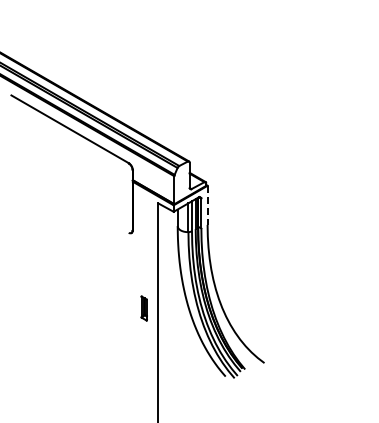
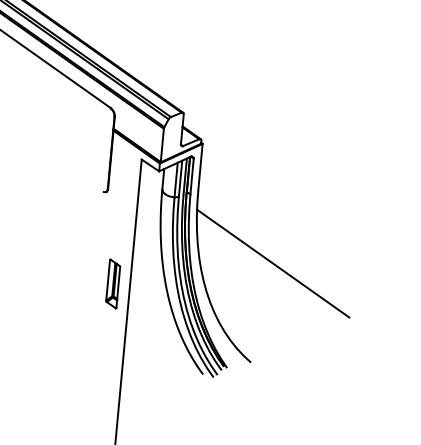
line: (207, 205) -> (200, 167), dashed -> solid
line: (275, 279) -> (273, 263), added
part: (143, 308) -> (112, 283), size x1.67

